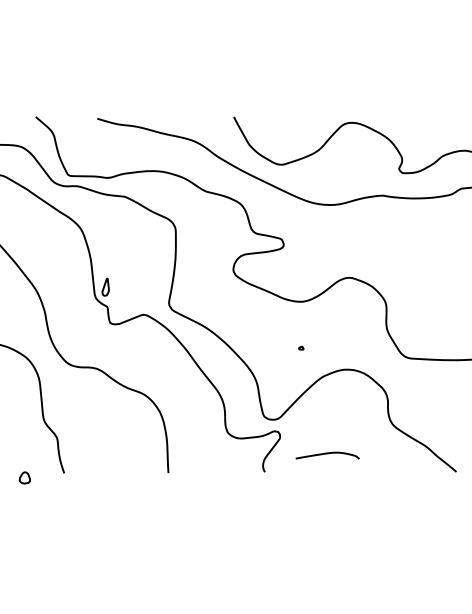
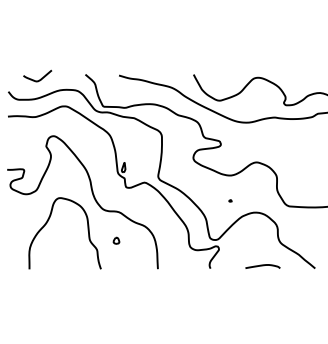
curve: (326, 455) -> (262, 266), moved
part: (24, 477) -> (116, 240), moved

